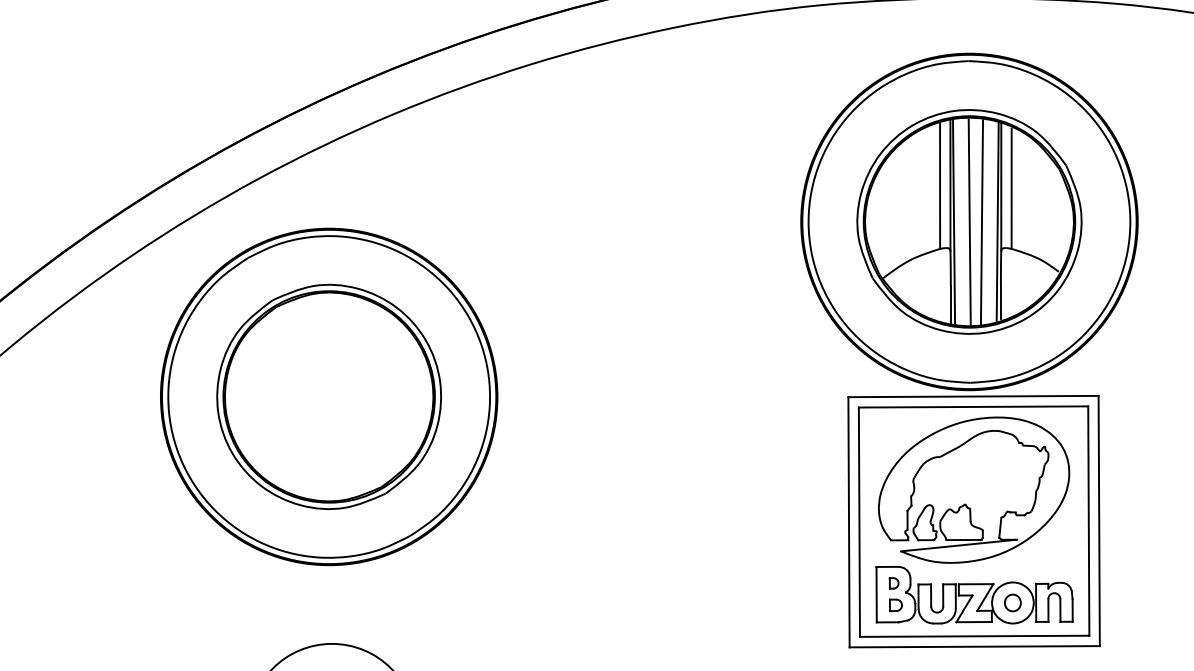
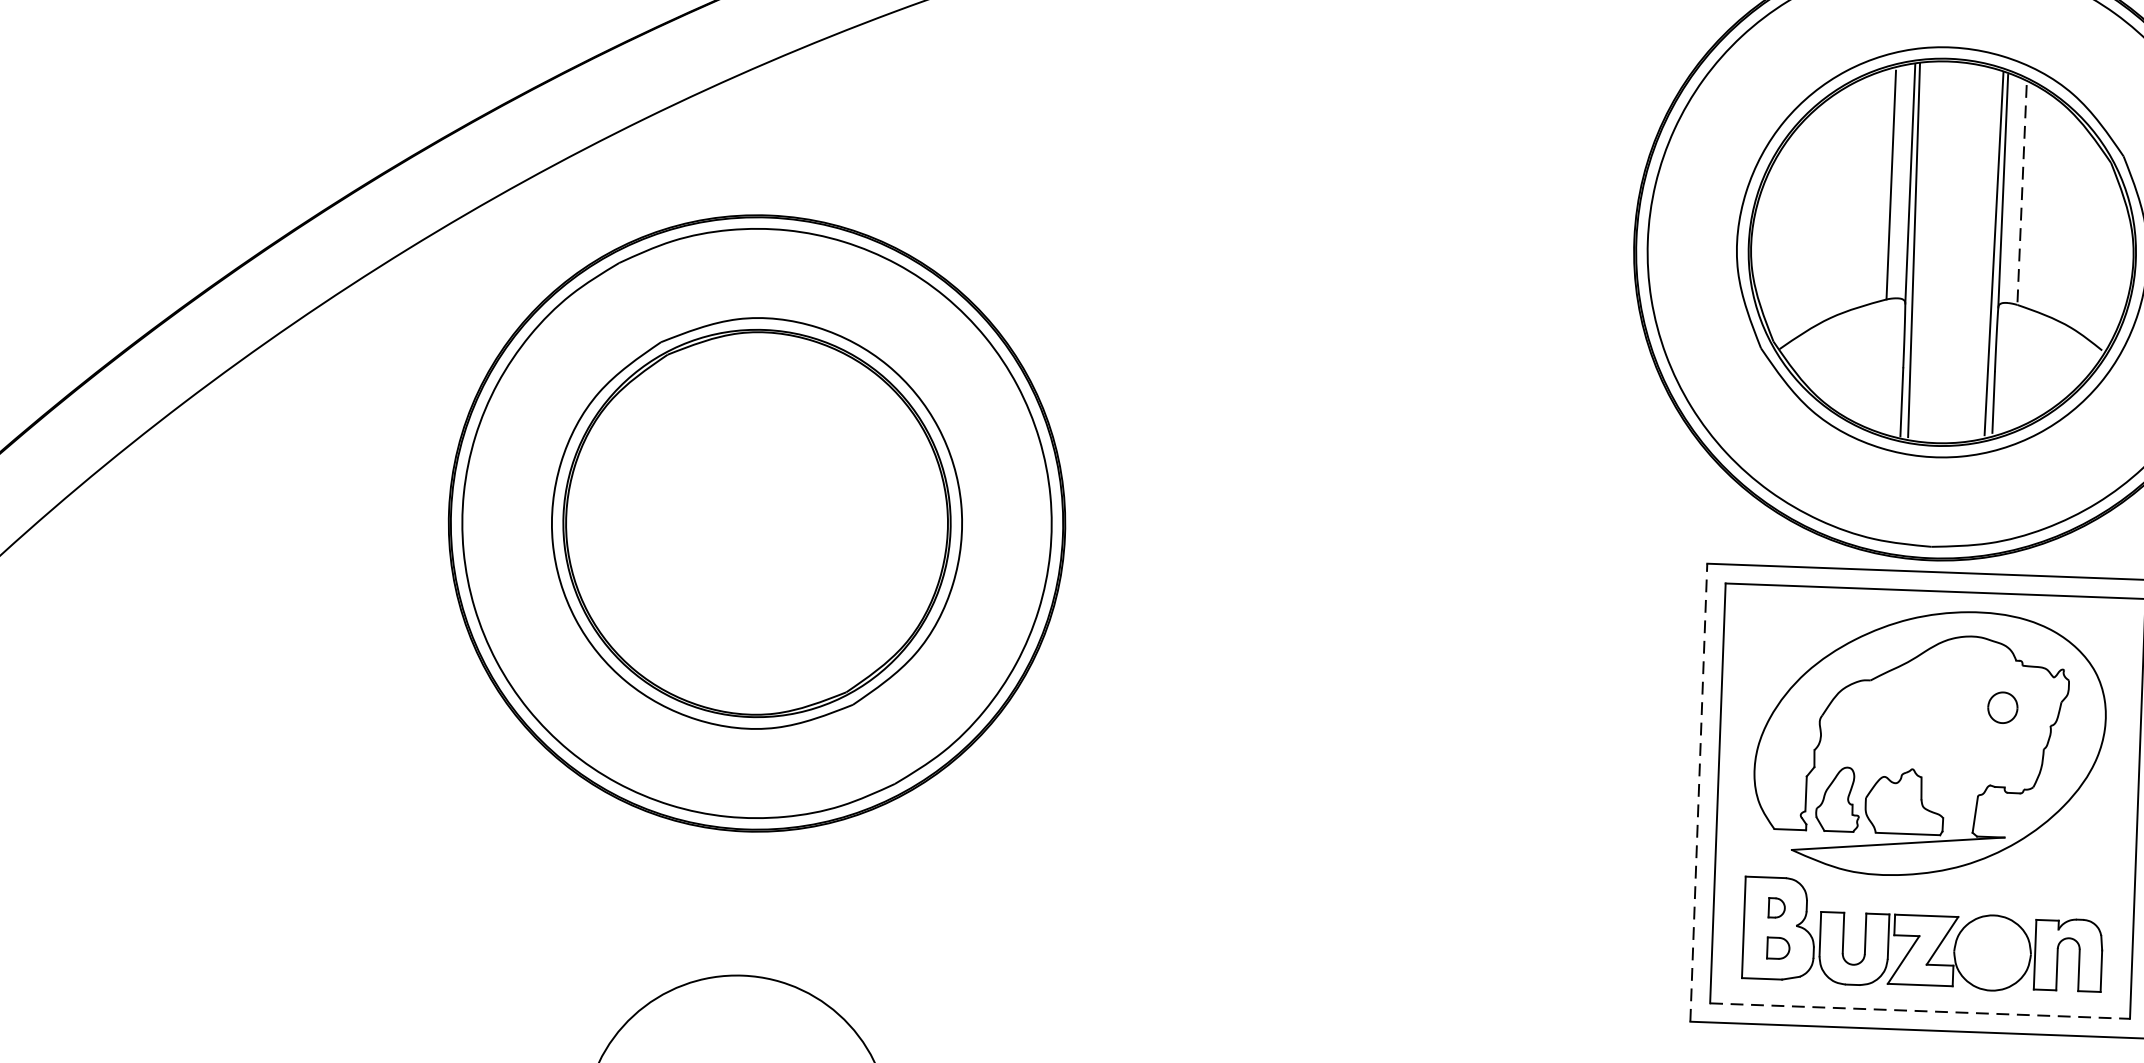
line: (1011, 189) -> (2021, 196), solid -> dashed
line: (969, 221) -> (1942, 251), removed
line: (981, 222) -> (1964, 254), removed
line: (849, 521) -> (1699, 791), solid -> dashed
part: (1012, 602) -> (2002, 706), moved
line: (974, 636) -> (1919, 1011), solid -> dashed

